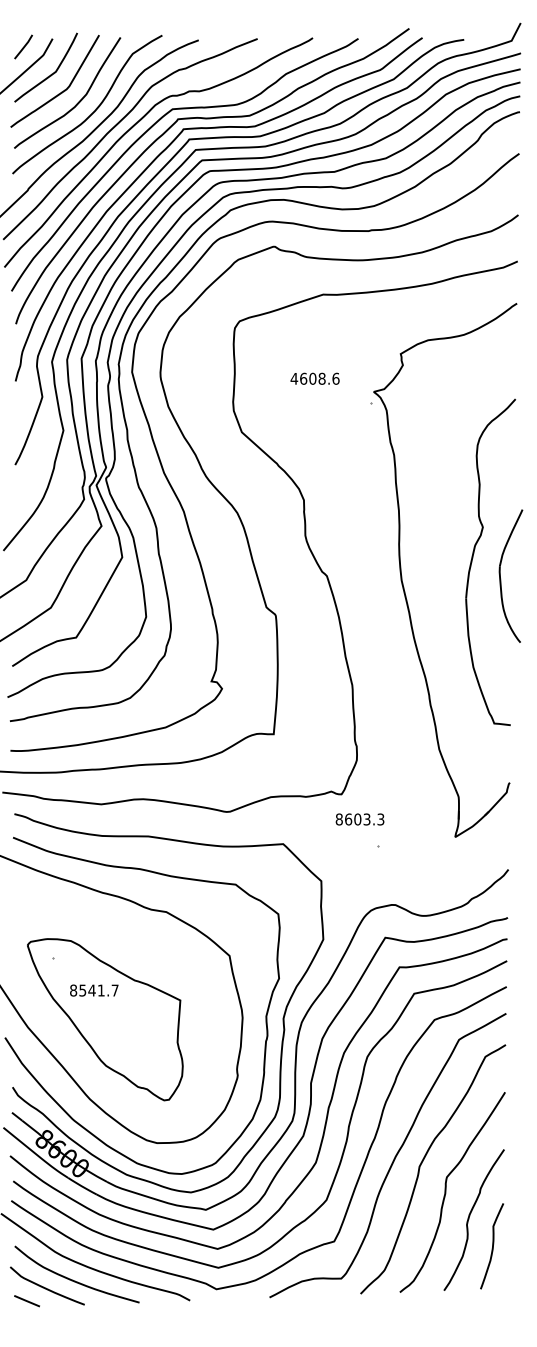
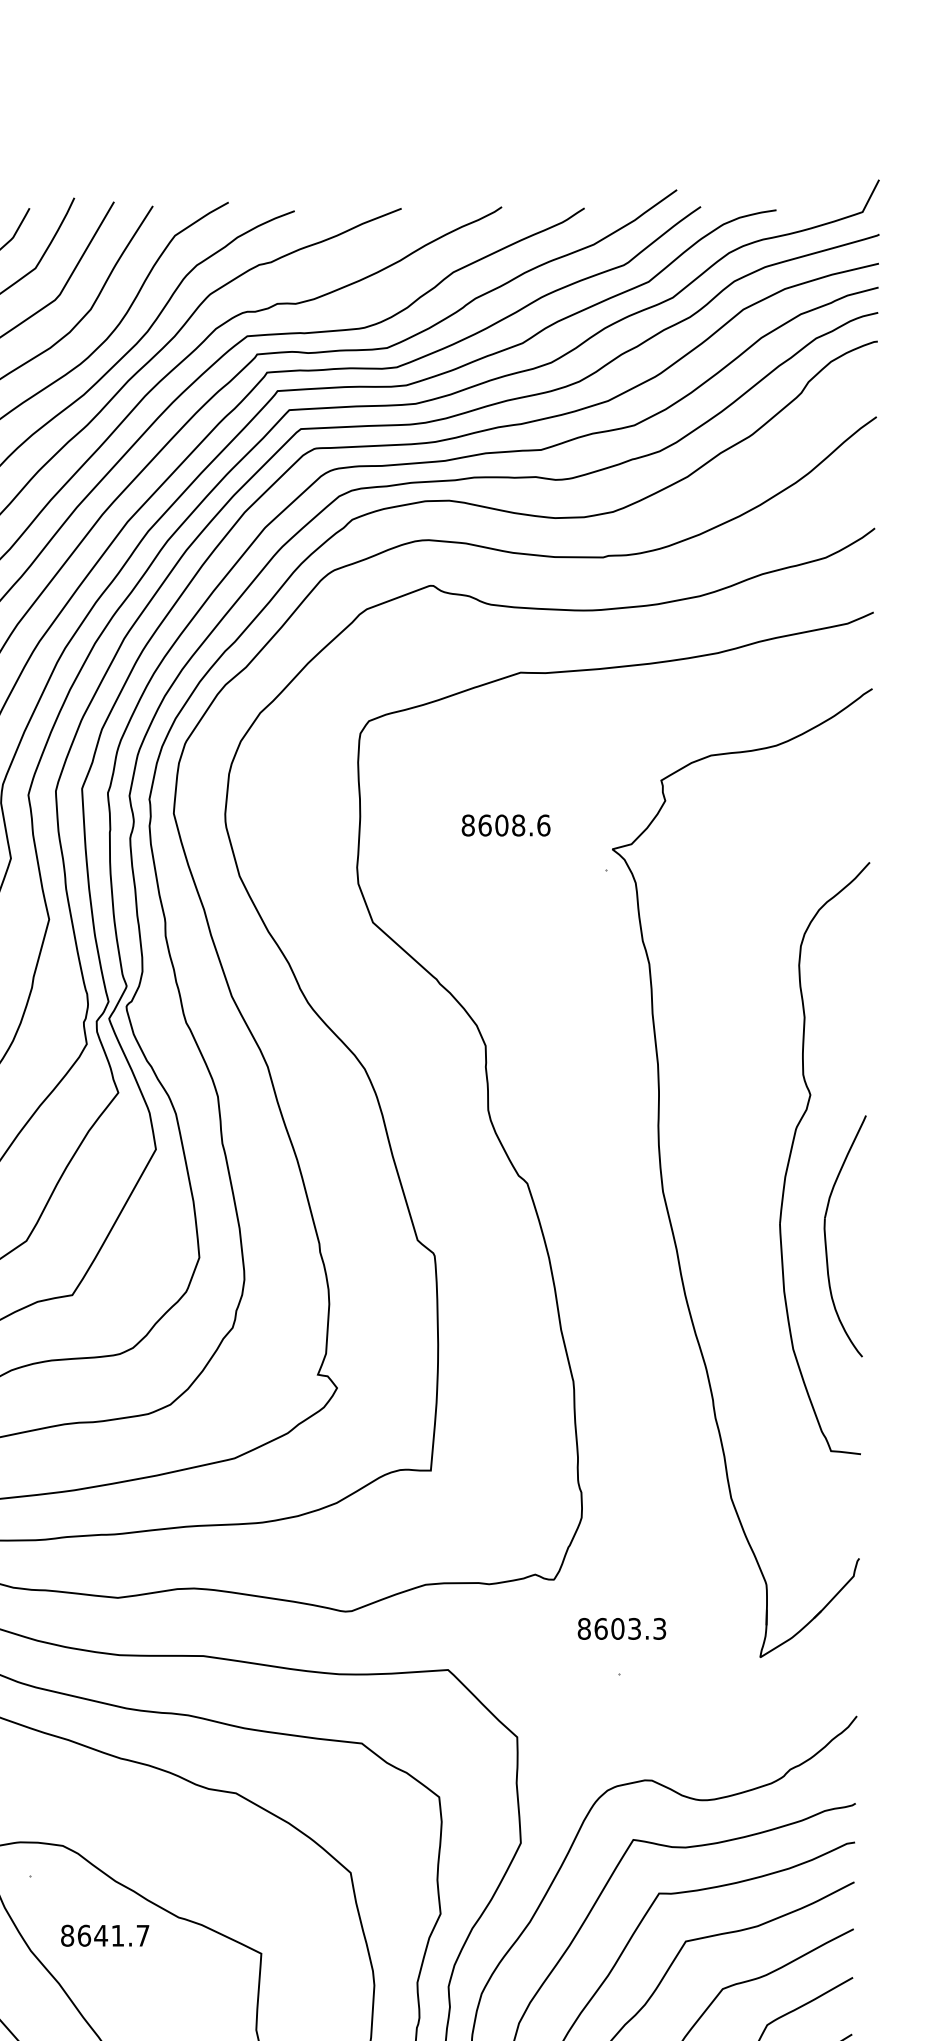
text: (294, 378) -> (468, 824), 4608.6 -> 8608.6
part: (501, 579) -> (827, 1242), moved
text: (359, 819) -> (620, 1628), moved
text: (82, 990) -> (83, 1935), 8541.7 -> 8641.7

